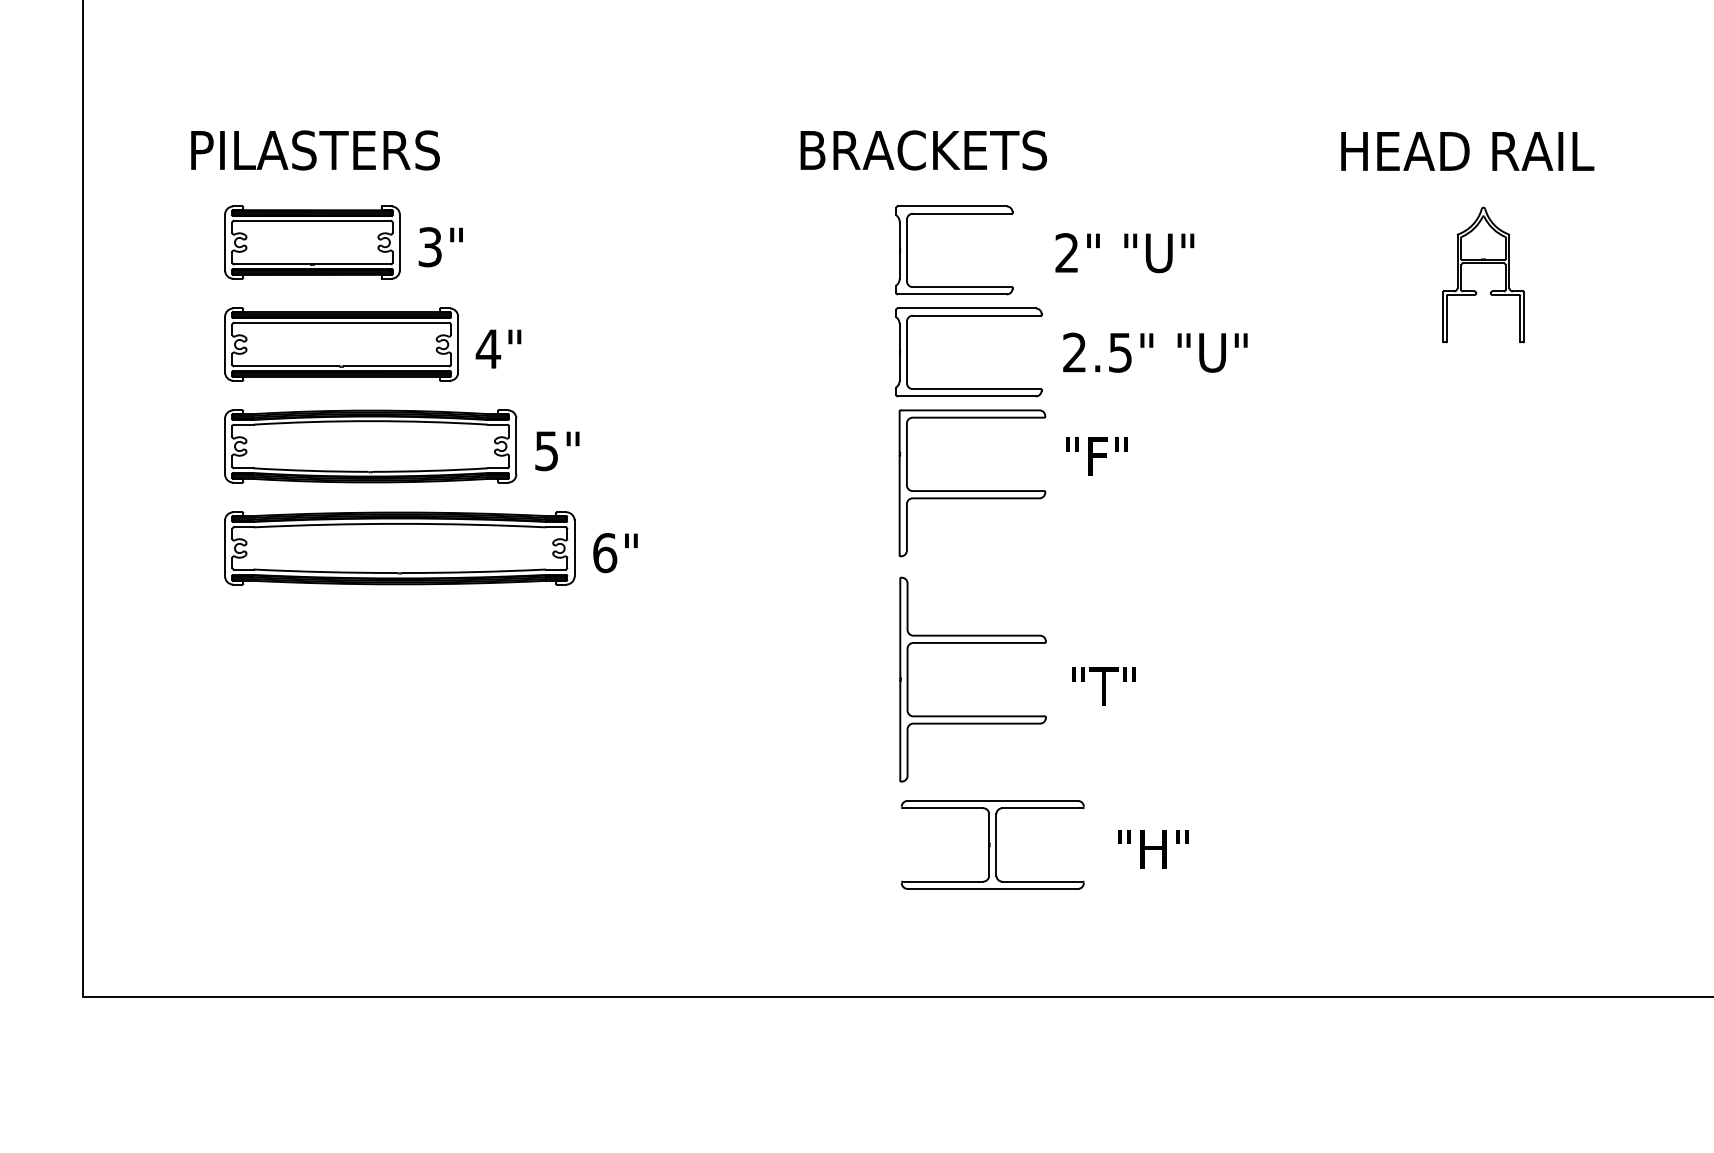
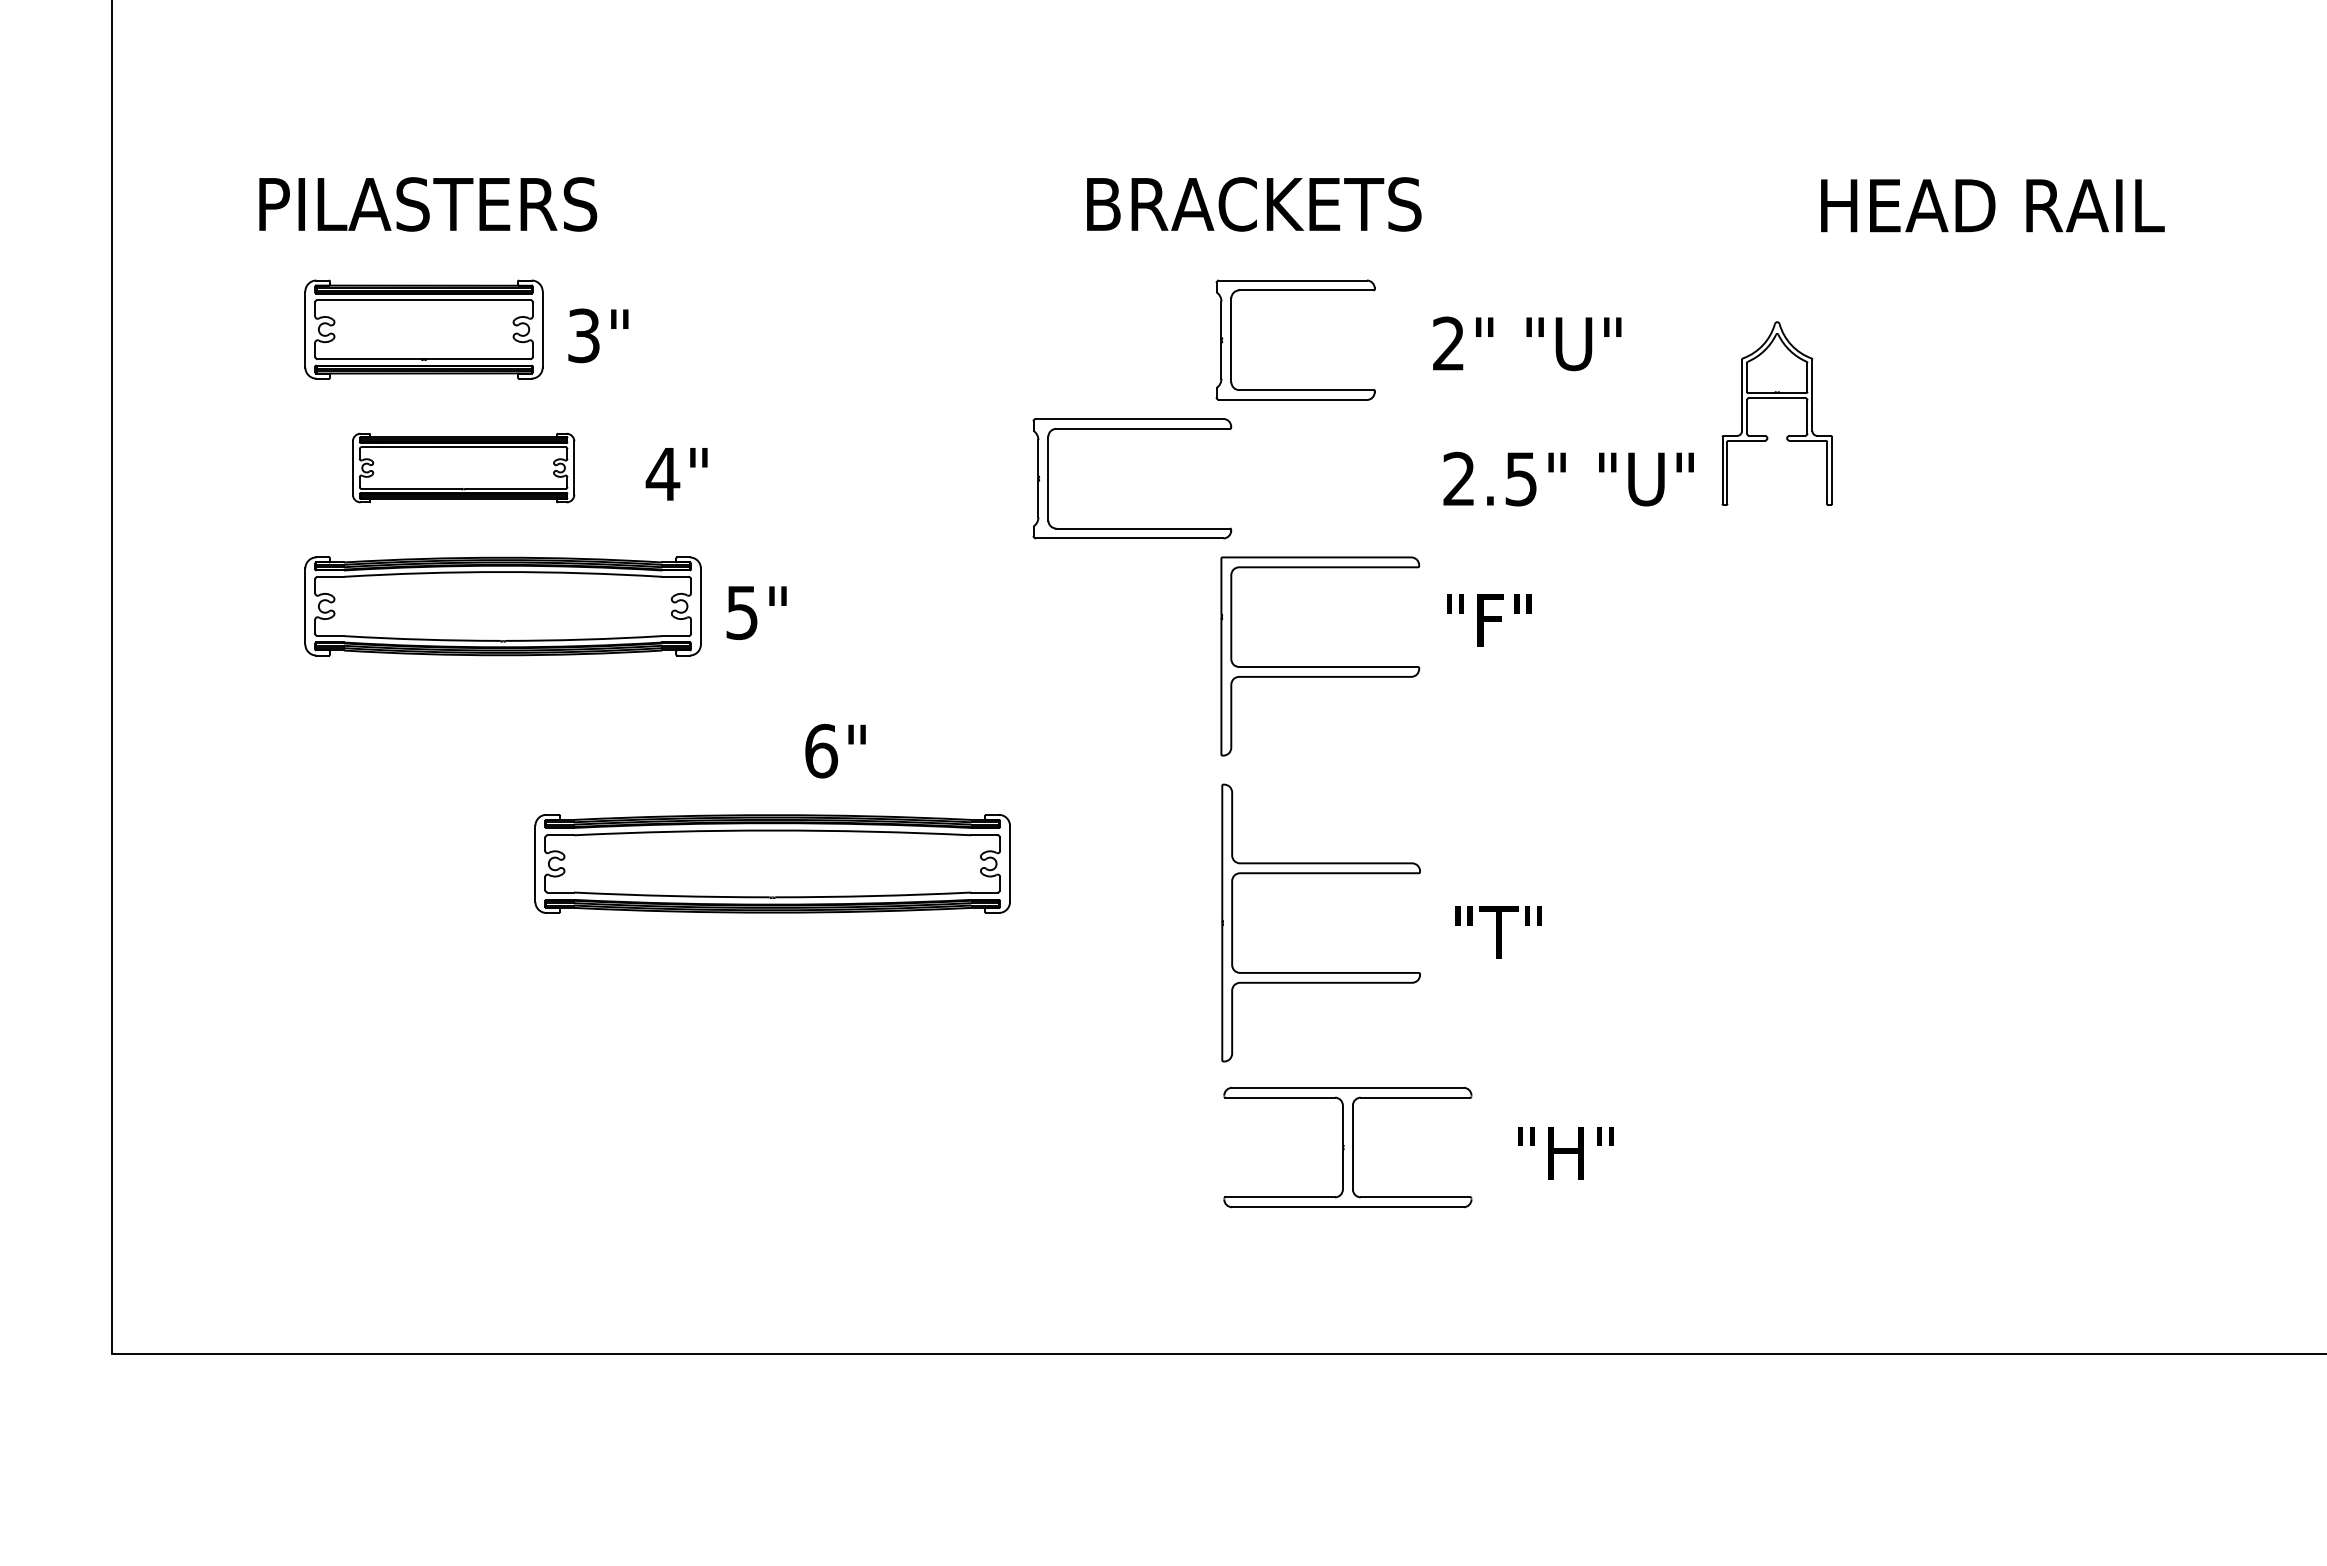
part: (1482, 263) -> (1776, 398), moved
part: (968, 316) -> (1132, 429), moved
part: (341, 344) -> (463, 467), size x0.7
part: (399, 548) -> (772, 863), moved

